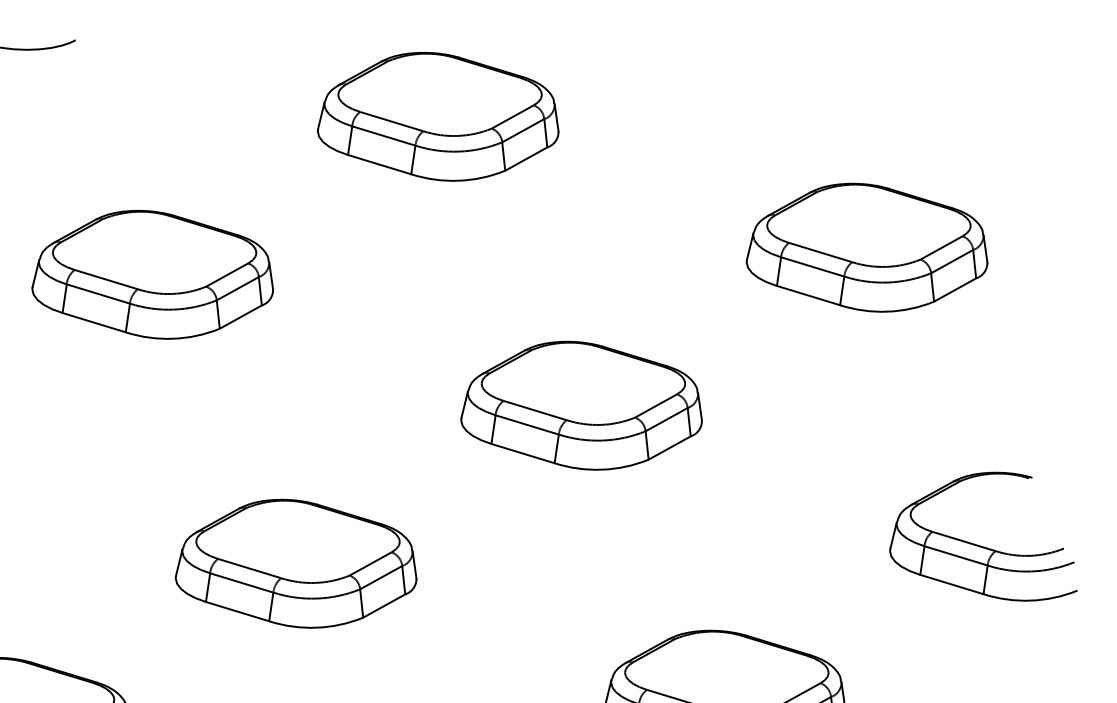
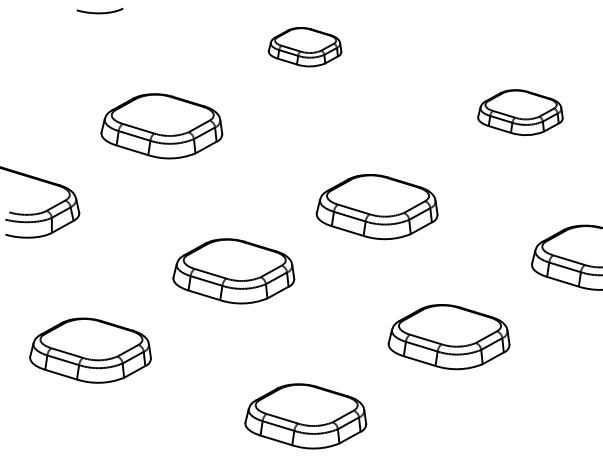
part: (436, 117) -> (304, 47), size x0.6
part: (867, 247) -> (520, 112), size x0.7
part: (580, 406) -> (376, 207), moved

